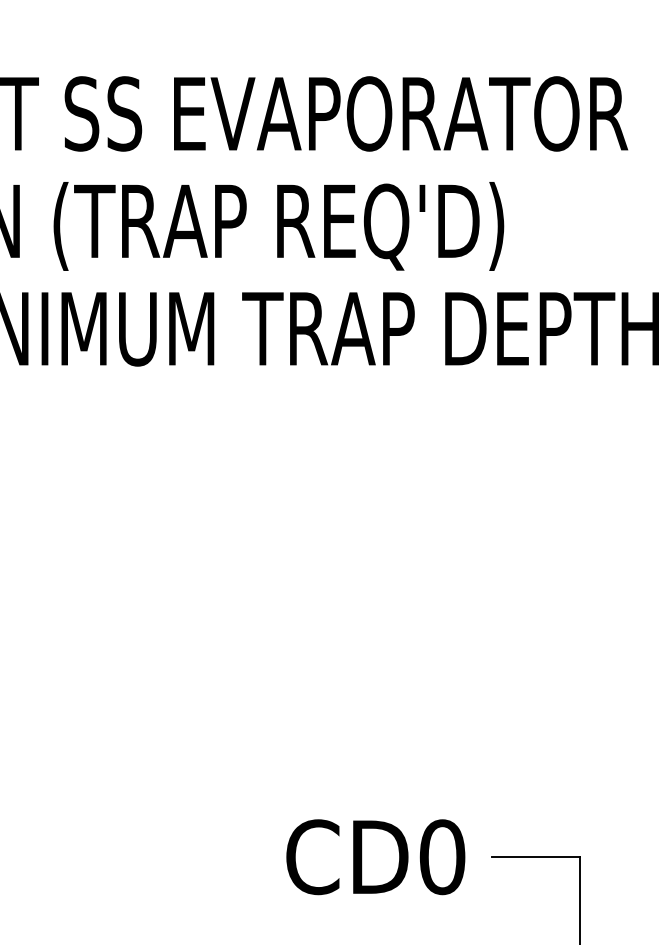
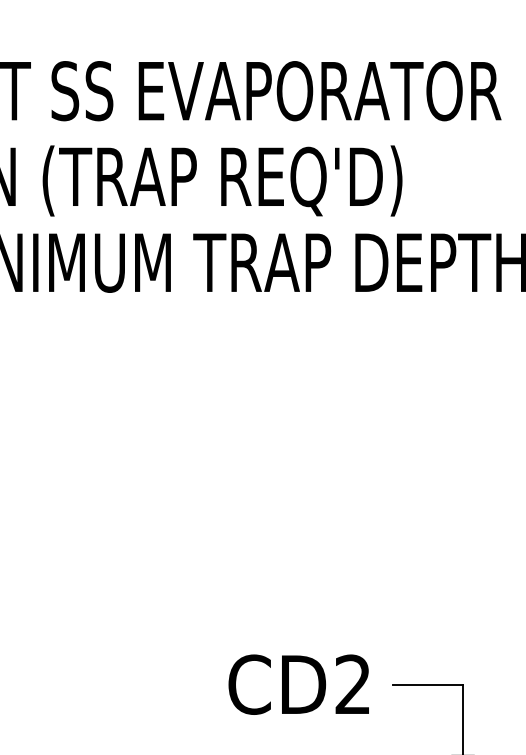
text: (442, 856) -> (353, 684), CD0 -> CD2

